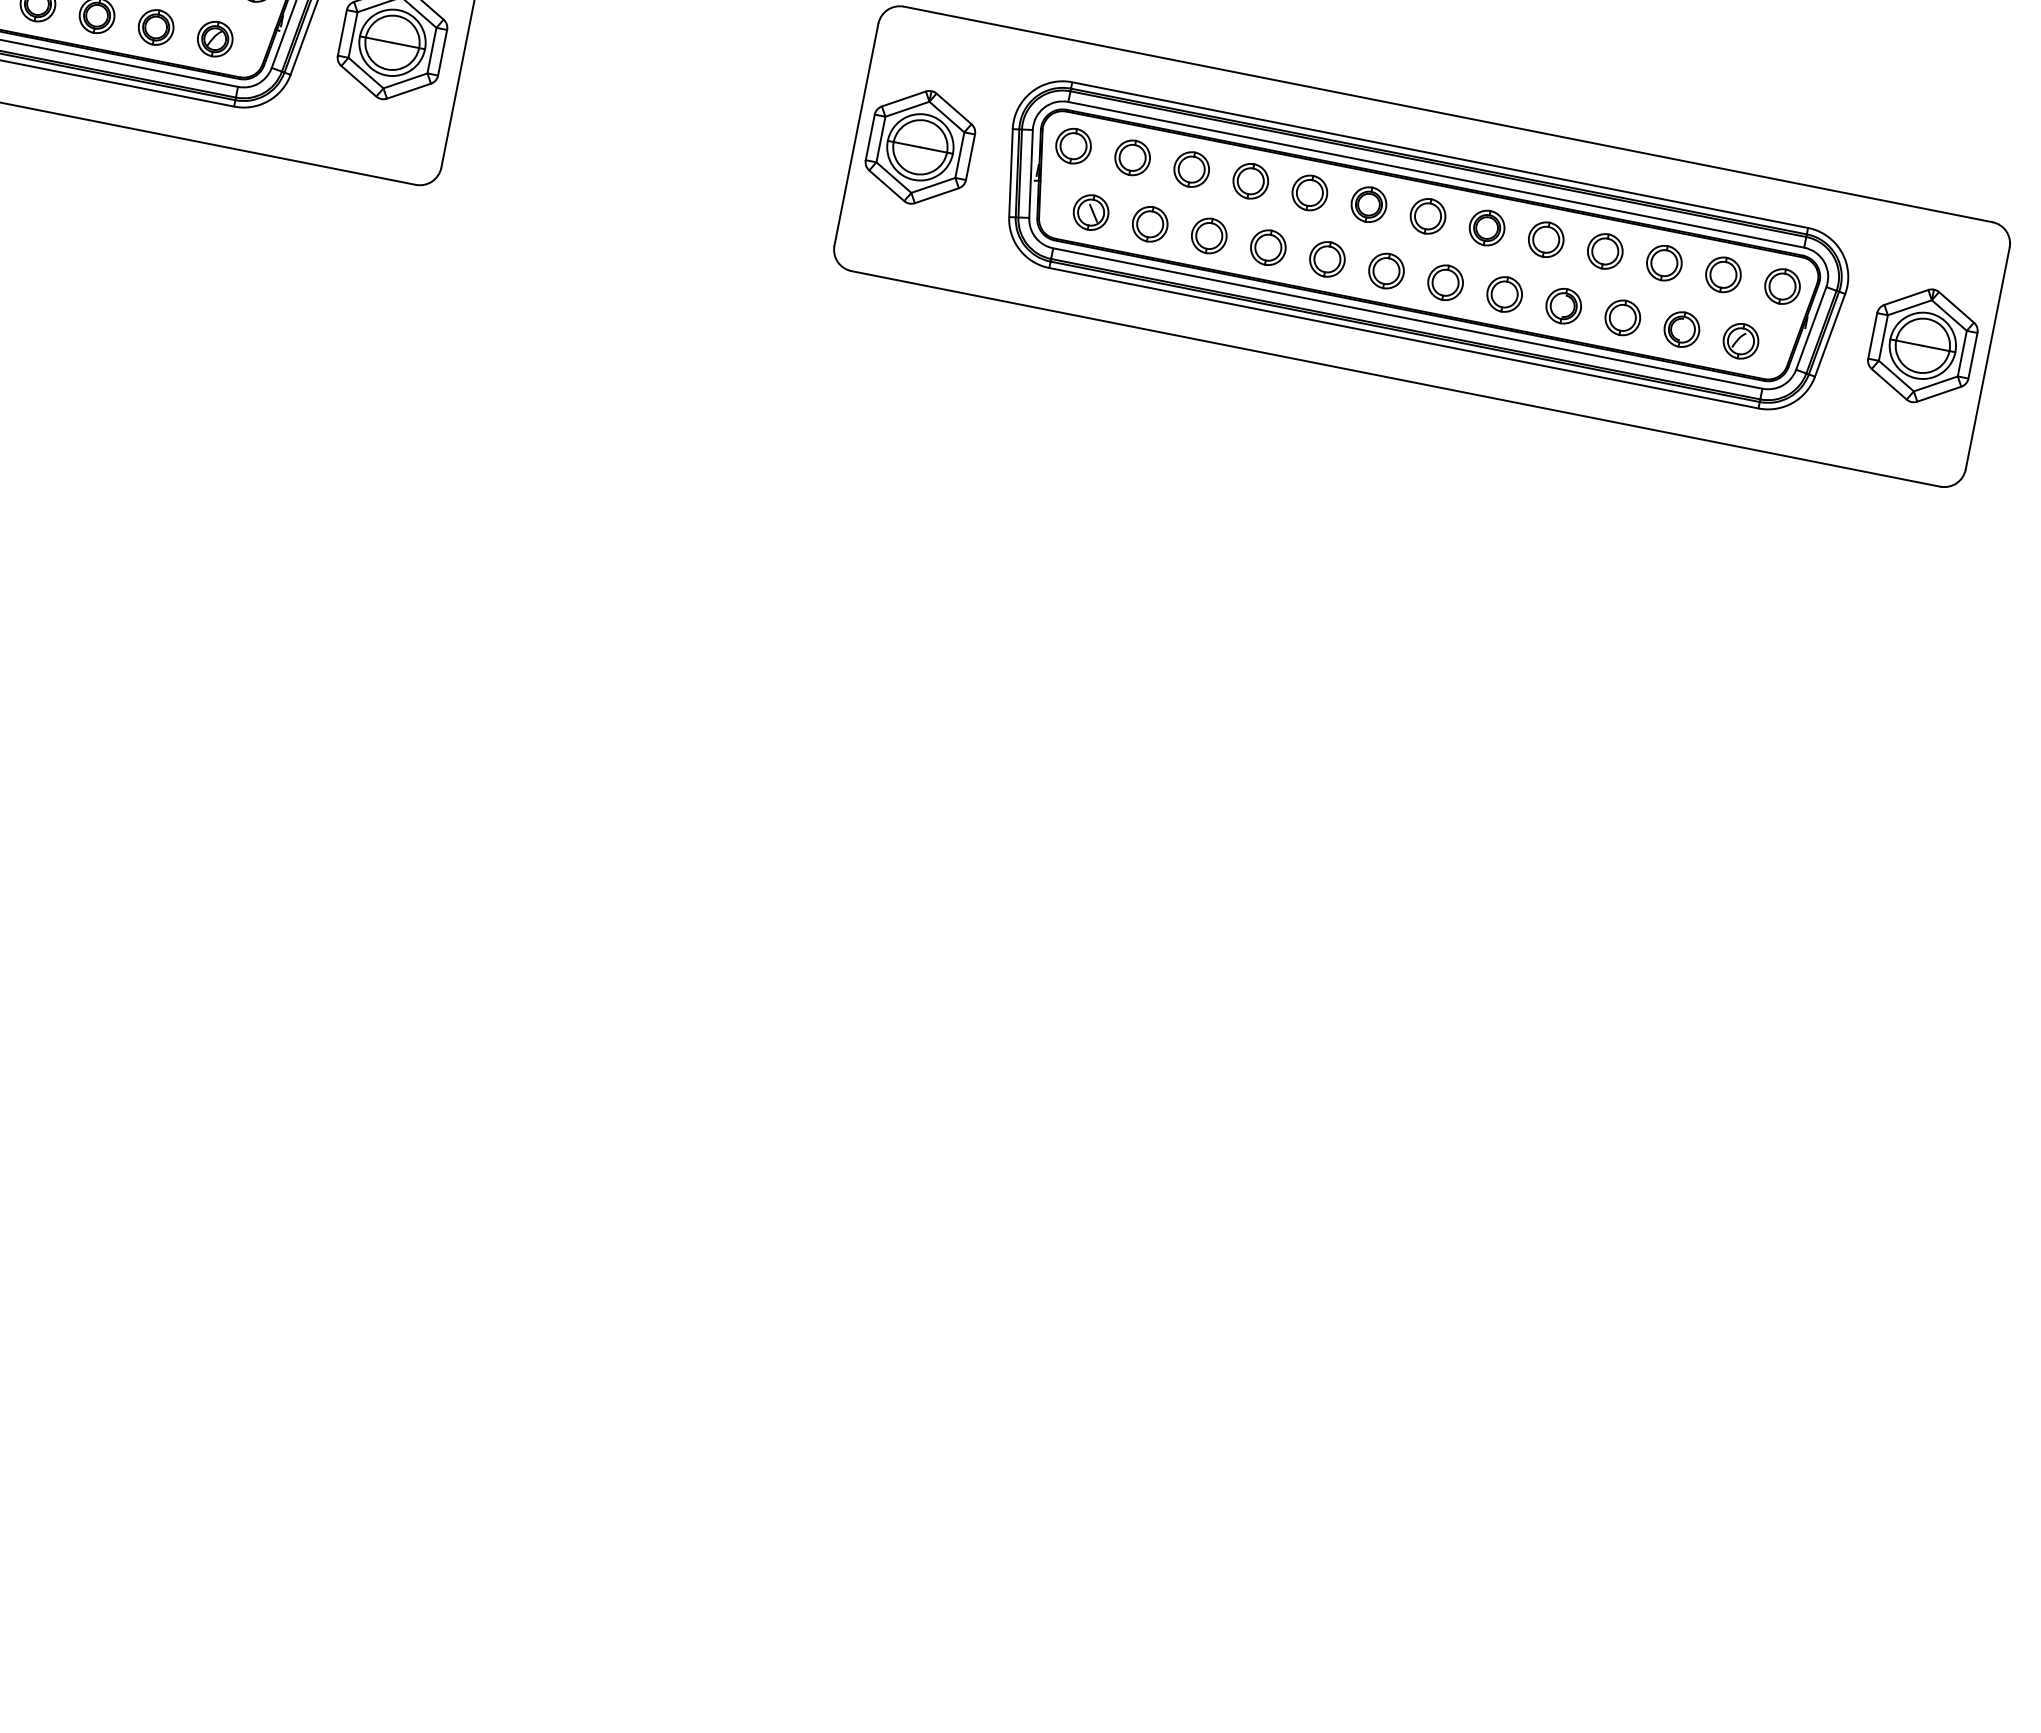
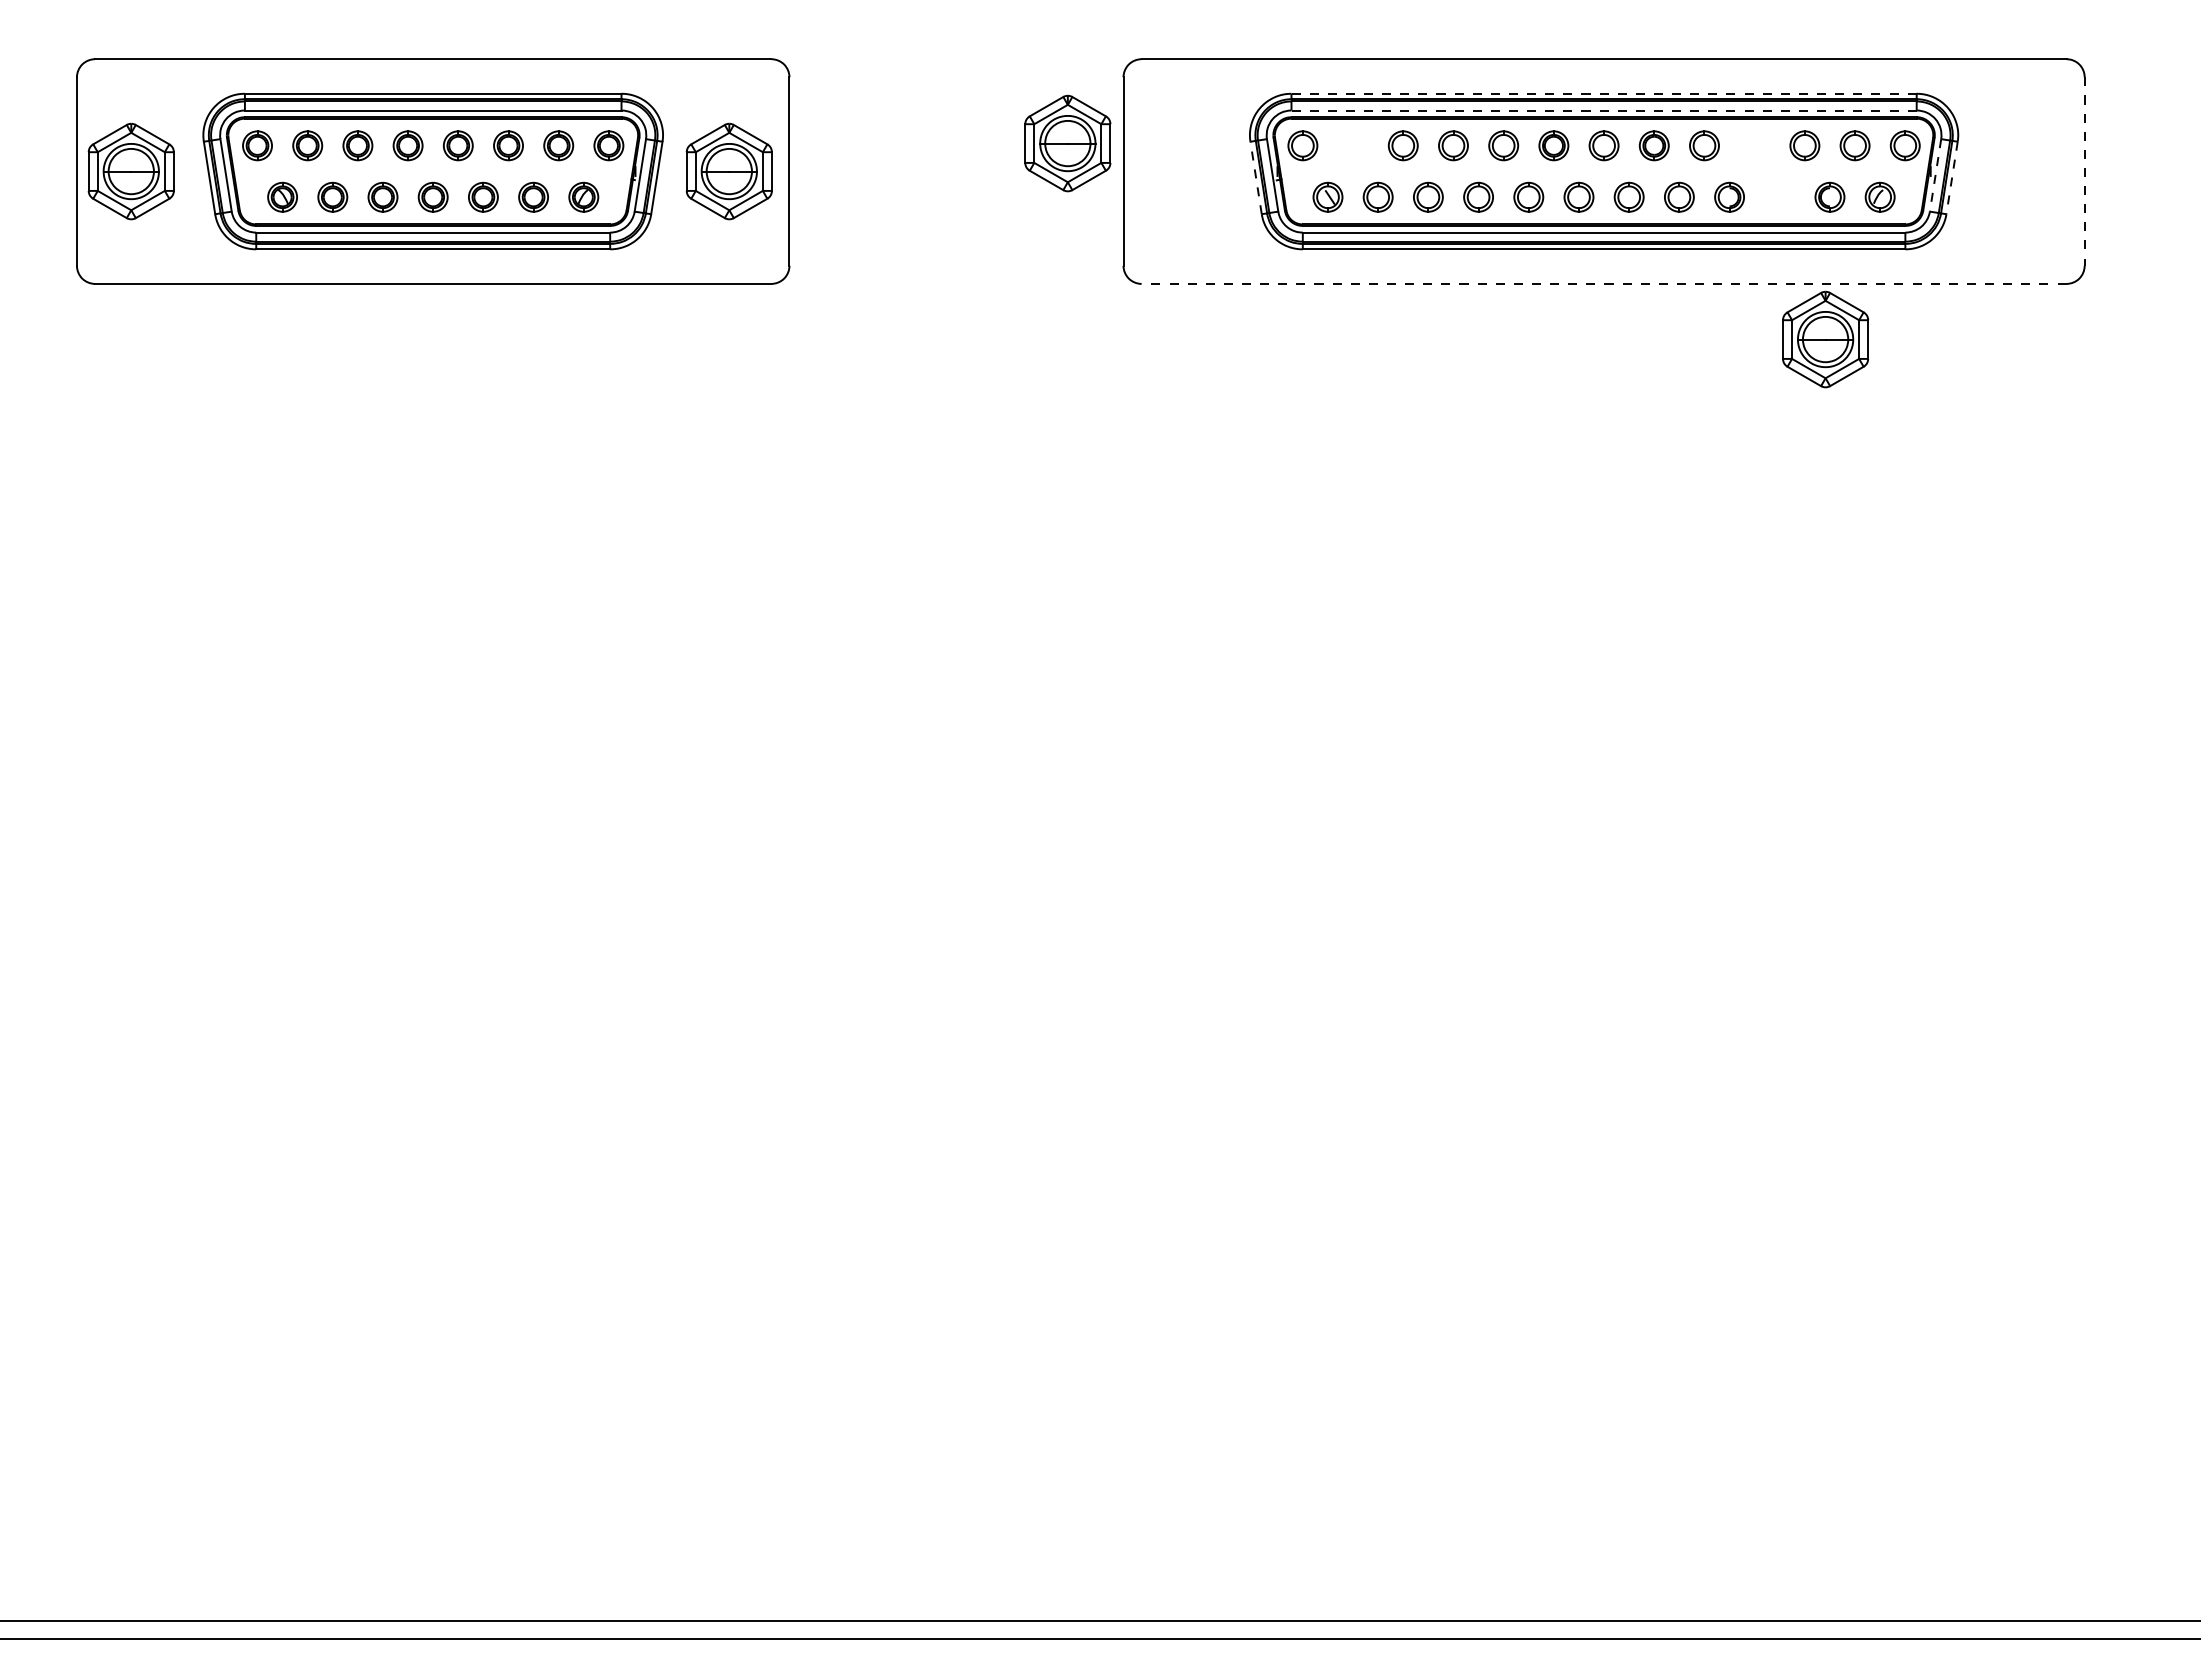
part: (919, 147) -> (1067, 143), moved
line: (1440, 154) -> (1604, 93), solid -> dashed
part: (1132, 157) -> (1352, 145), removed
line: (1011, 172) -> (1256, 177), solid -> dashed
line: (1436, 174) -> (1604, 110), solid -> dashed
part: (1605, 251) -> (1754, 145), removed
part: (1622, 316) -> (1779, 196), removed
line: (1811, 328) -> (1935, 175), solid -> dashed
line: (1830, 334) -> (1952, 177), solid -> dashed
part: (1922, 345) -> (1825, 339), moved
line: (1987, 359) -> (2084, 172), solid -> dashed
line: (1395, 378) -> (1603, 283), solid -> dashed

